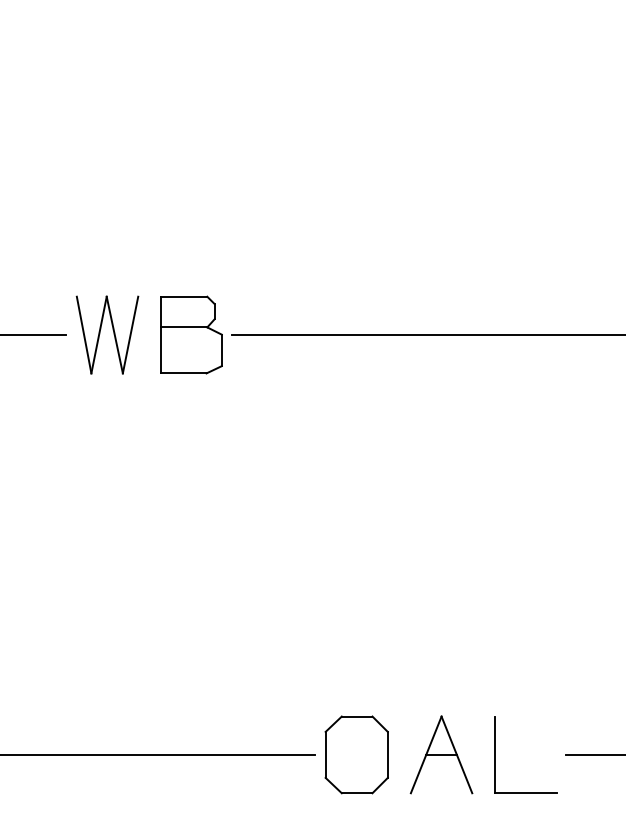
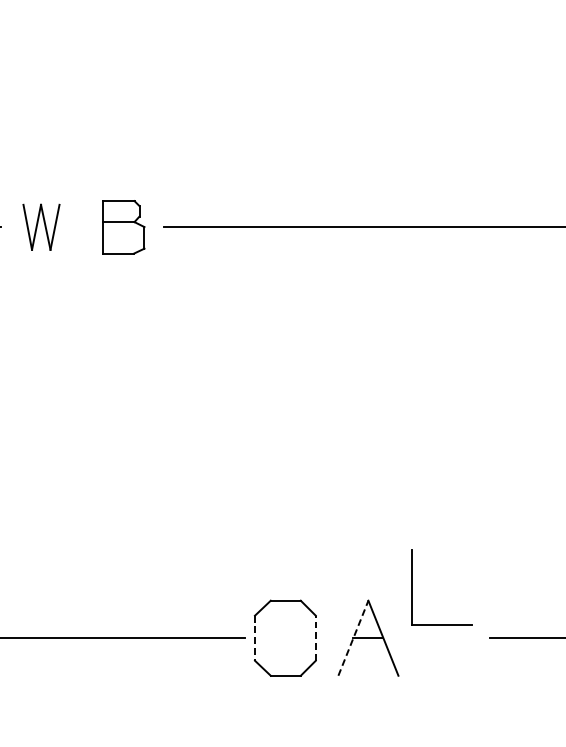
part: (107, 334) -> (41, 226), size x0.6
part: (191, 334) -> (123, 226), size x0.7
line: (387, 754) -> (315, 637), solid -> dashed
line: (426, 754) -> (353, 637), solid -> dashed
part: (495, 754) -> (412, 586), moved
line: (325, 755) -> (254, 638), solid -> dashed

